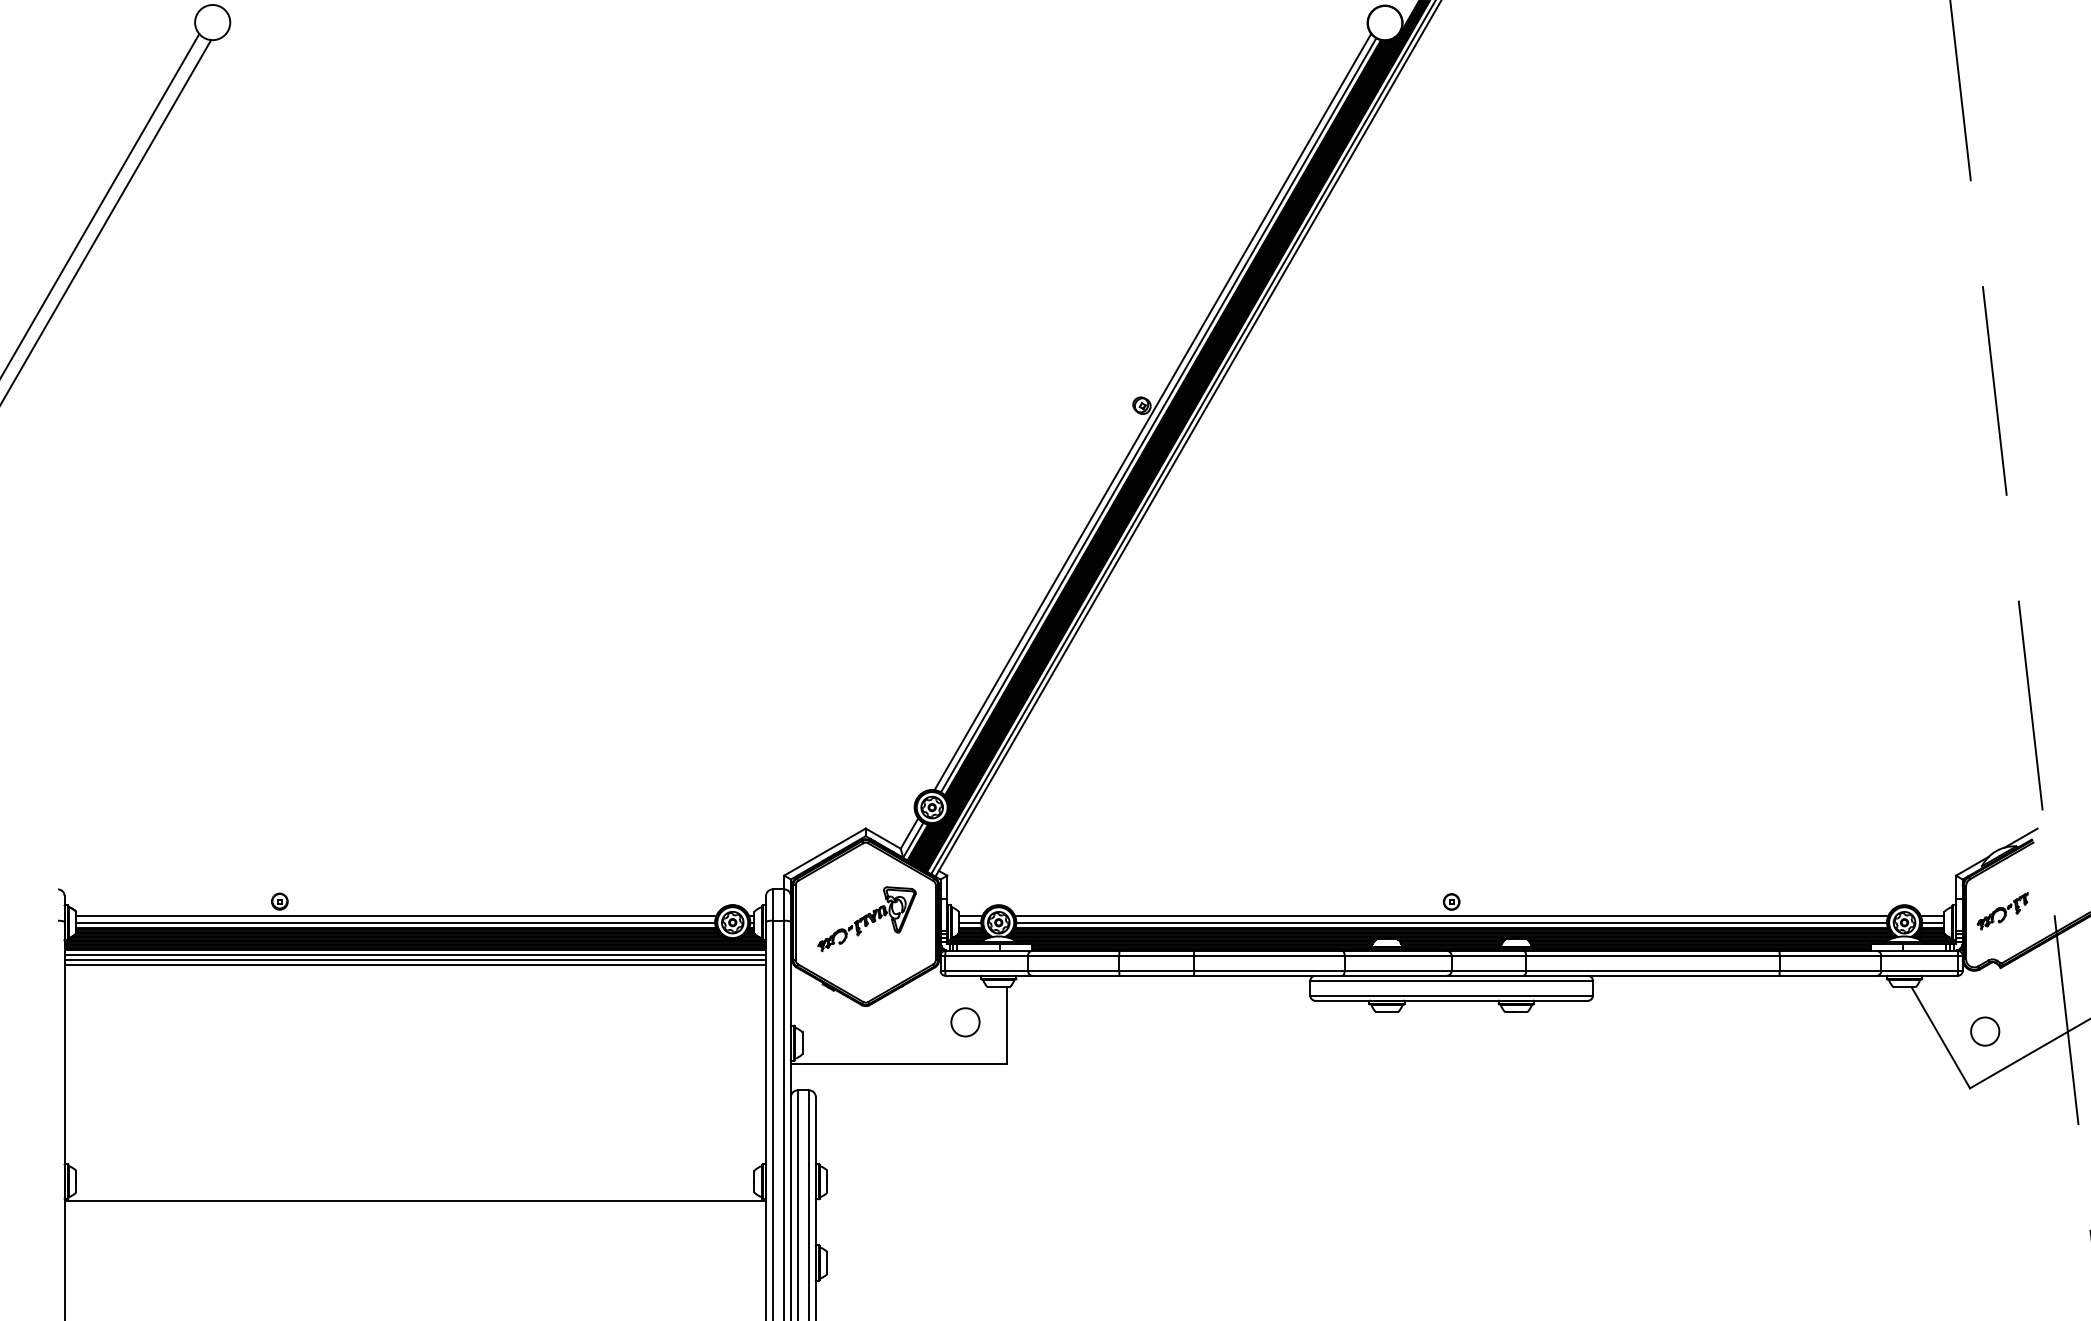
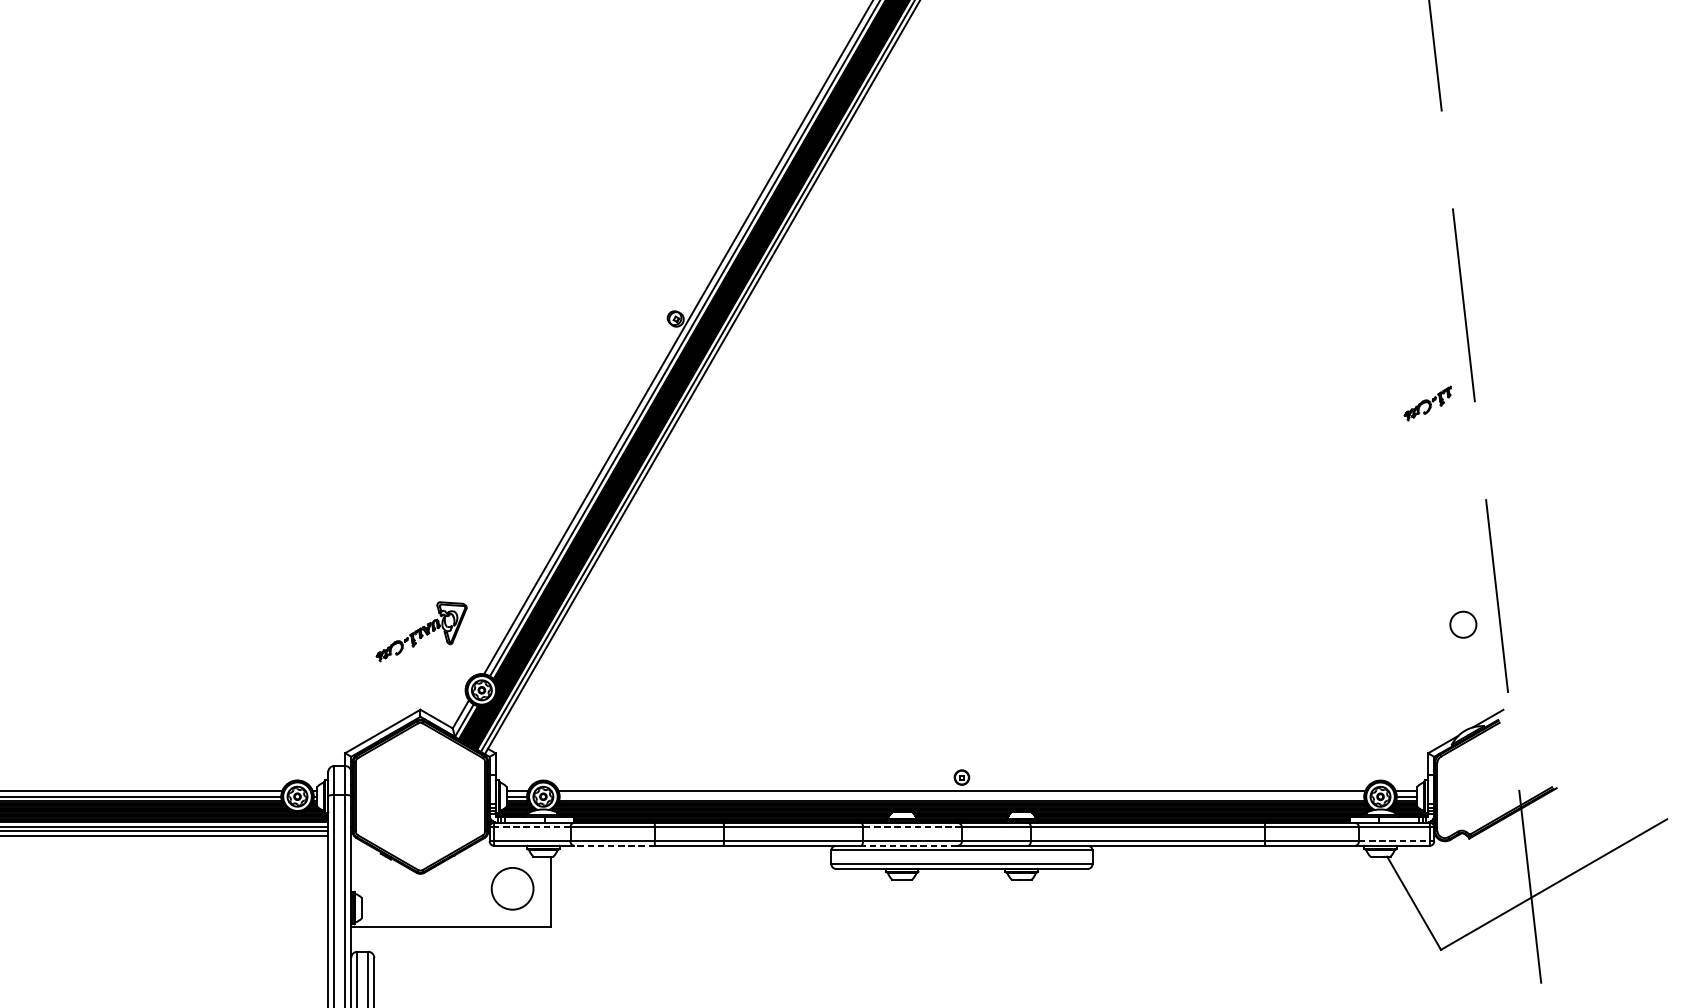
part: (2002, 911) -> (1427, 403), moved
part: (866, 919) -> (421, 632), moved
line: (1451, 922) -> (961, 796), removed
line: (986, 955) -> (532, 827), solid -> dashed
line: (1397, 955) -> (911, 827), solid -> dashed
line: (1920, 970) -> (1395, 840), solid -> dashed
line: (1075, 975) -> (614, 845), solid -> dashed
line: (1393, 975) -> (908, 845), solid -> dashed
circle: (965, 1022) -> (512, 888), size x1.6
circle: (1985, 1031) -> (1463, 624), moved

